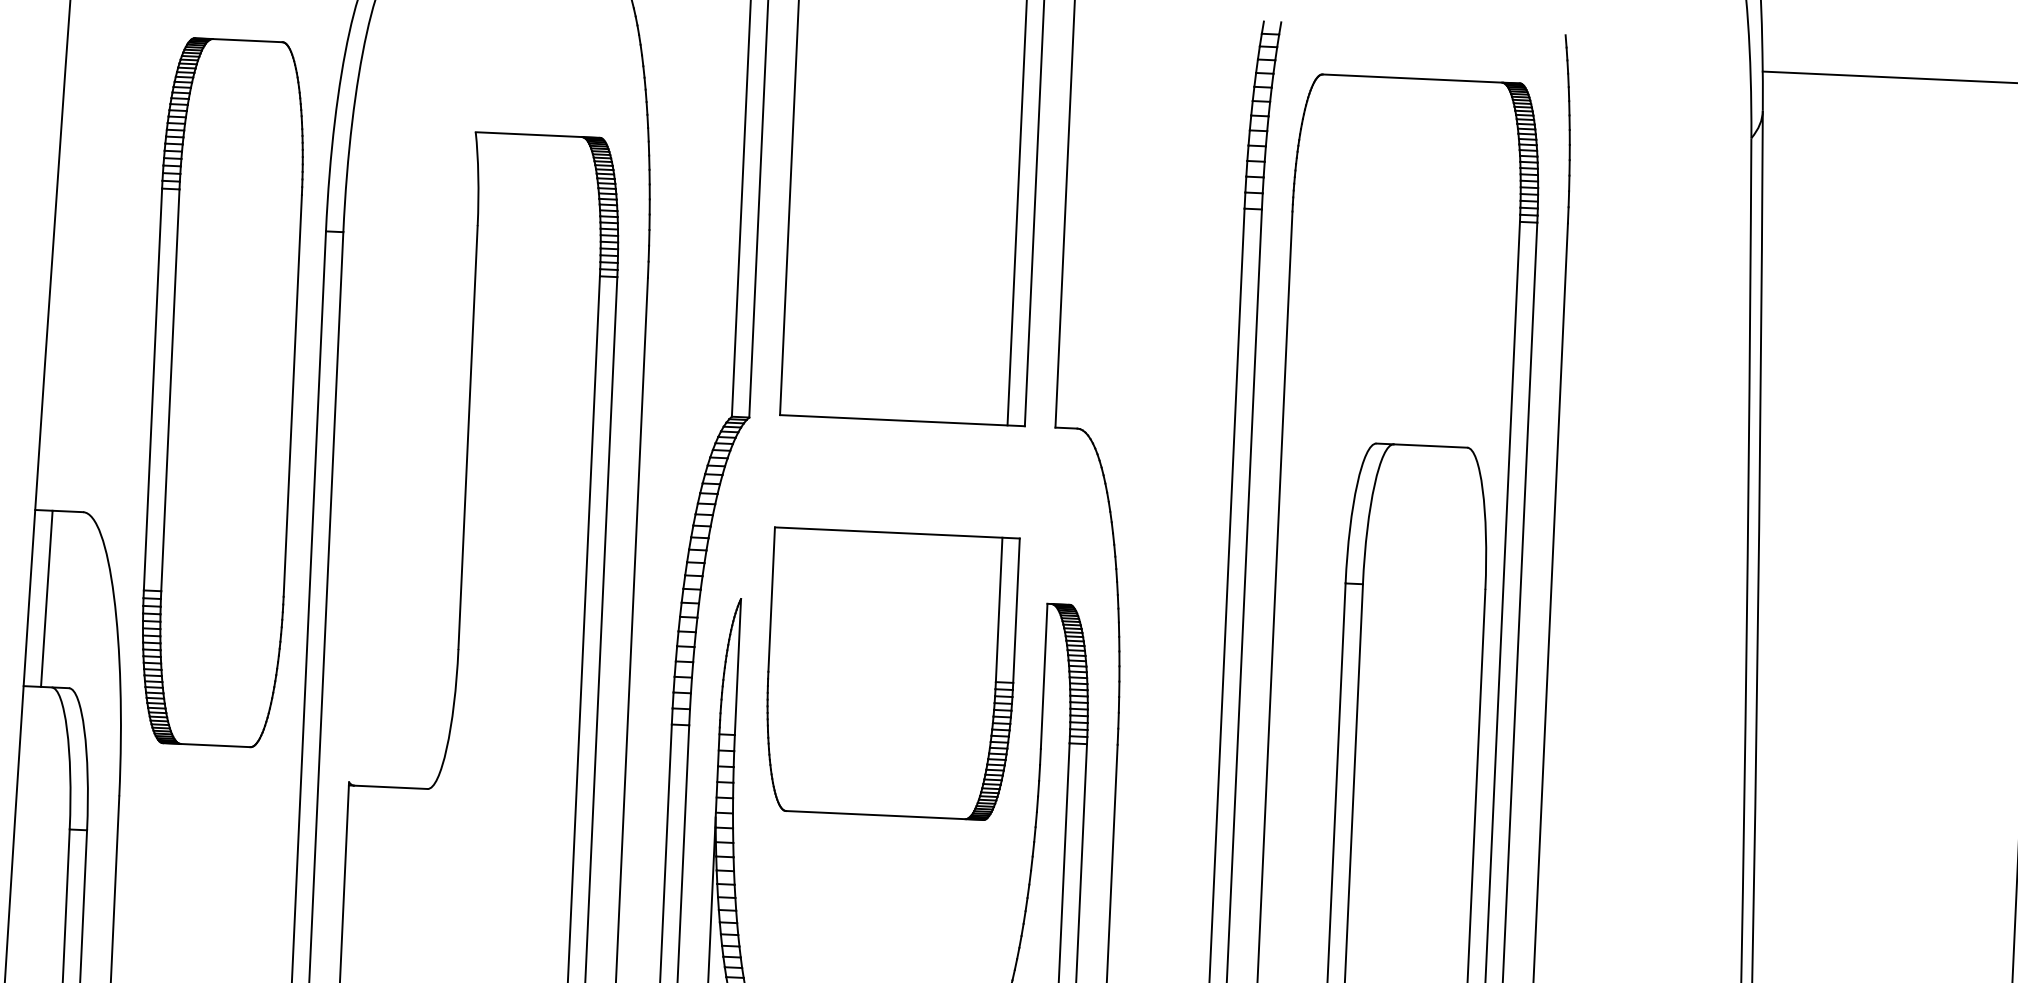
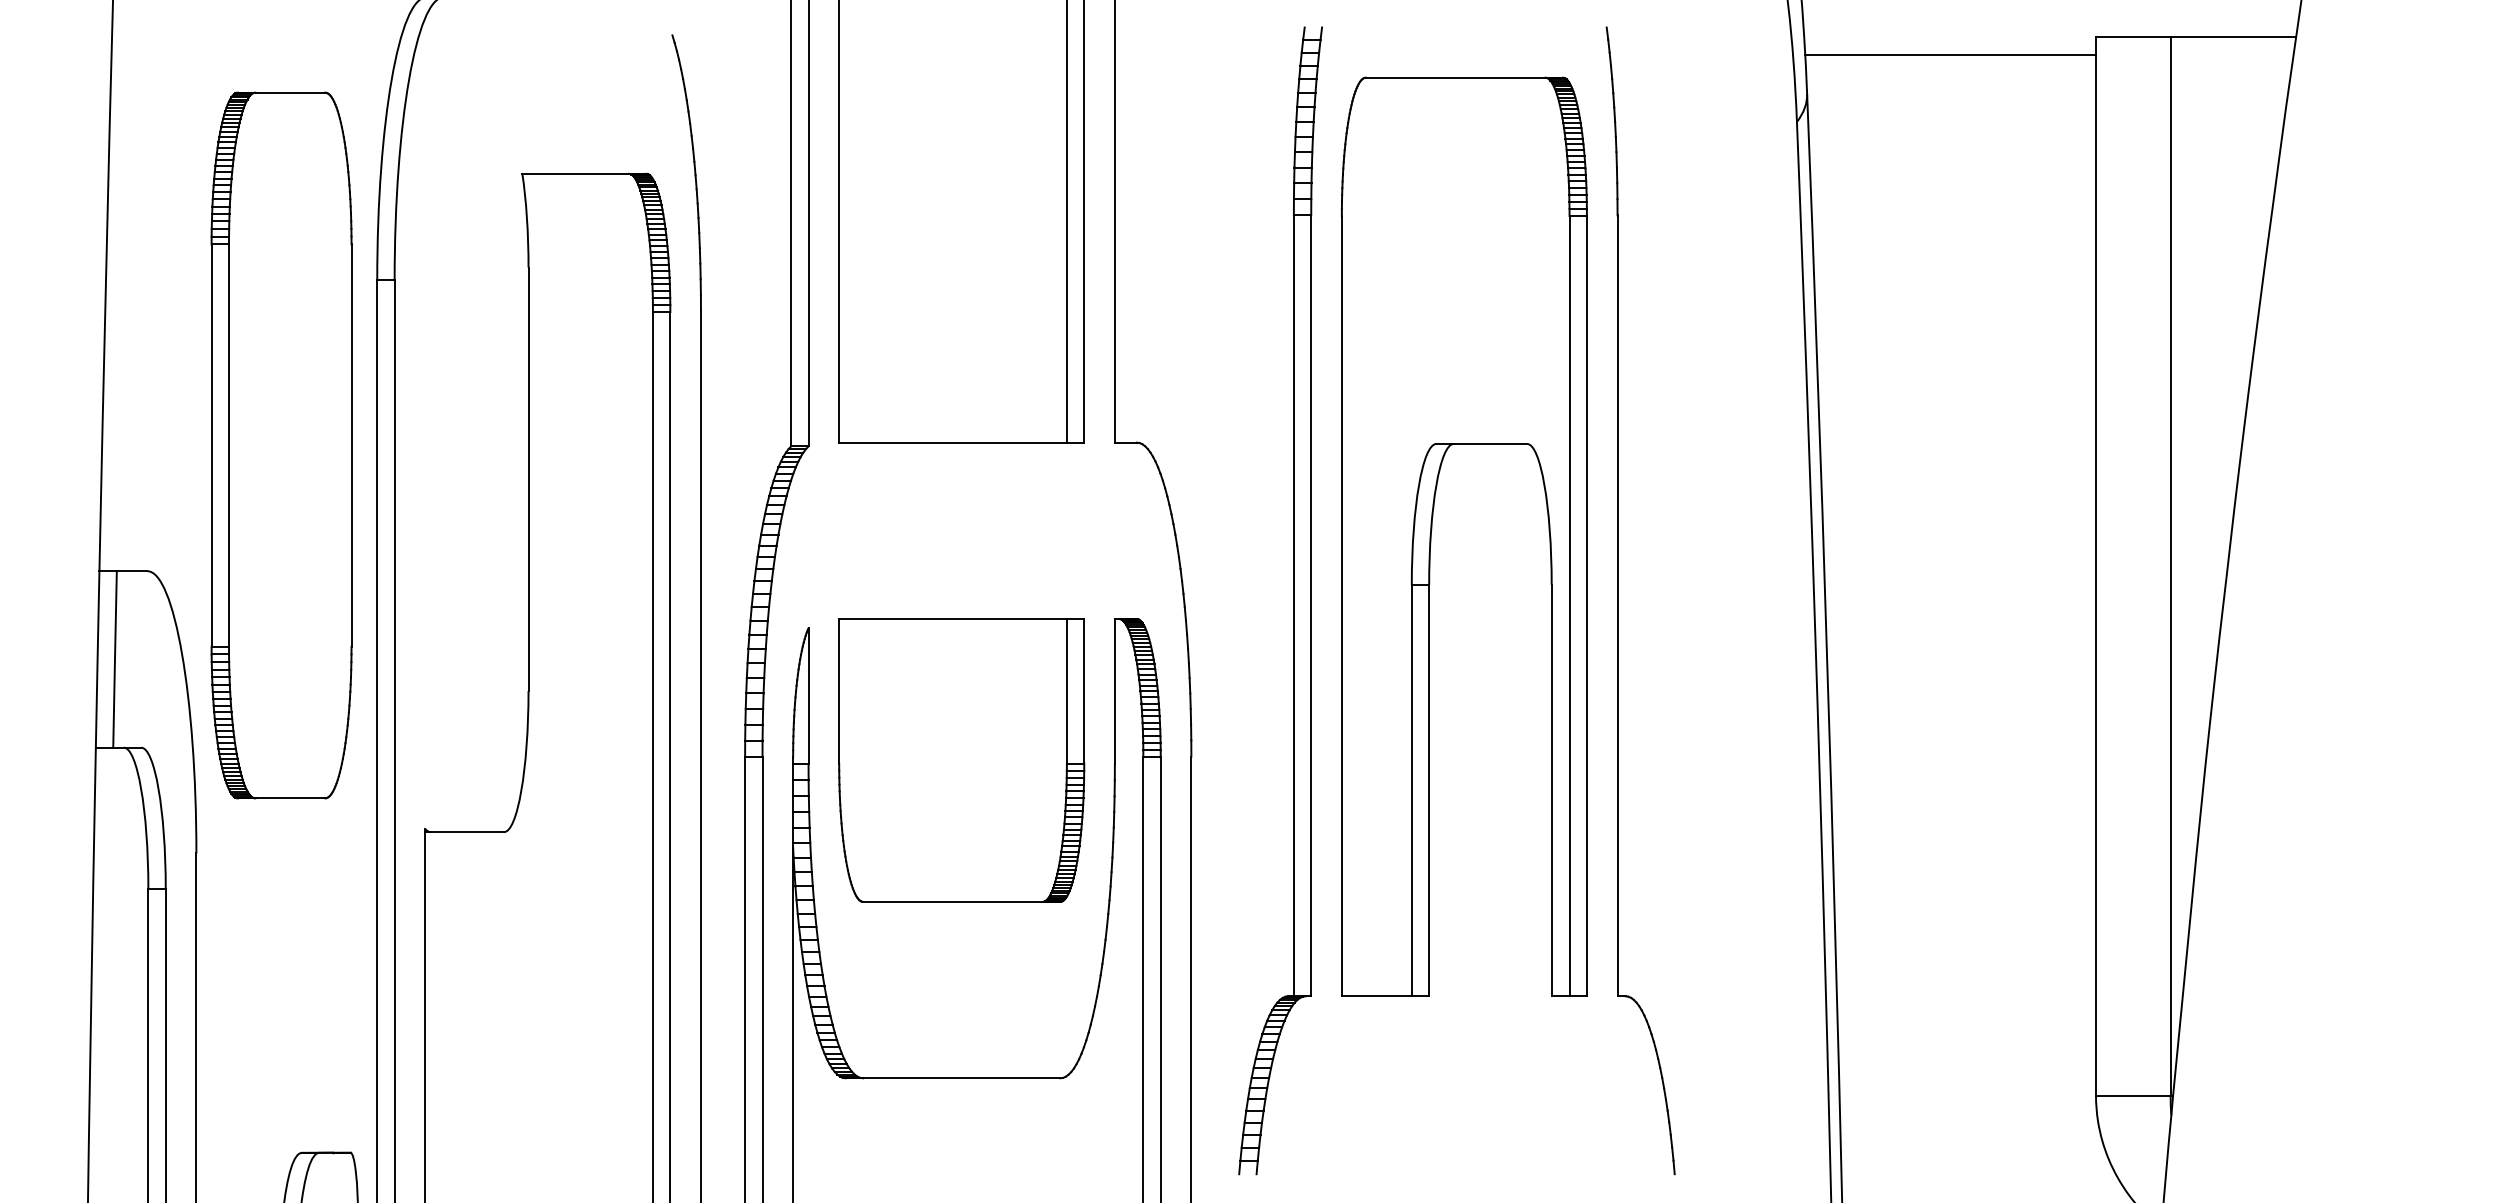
part: (890, 674) -> (961, 760), moved

